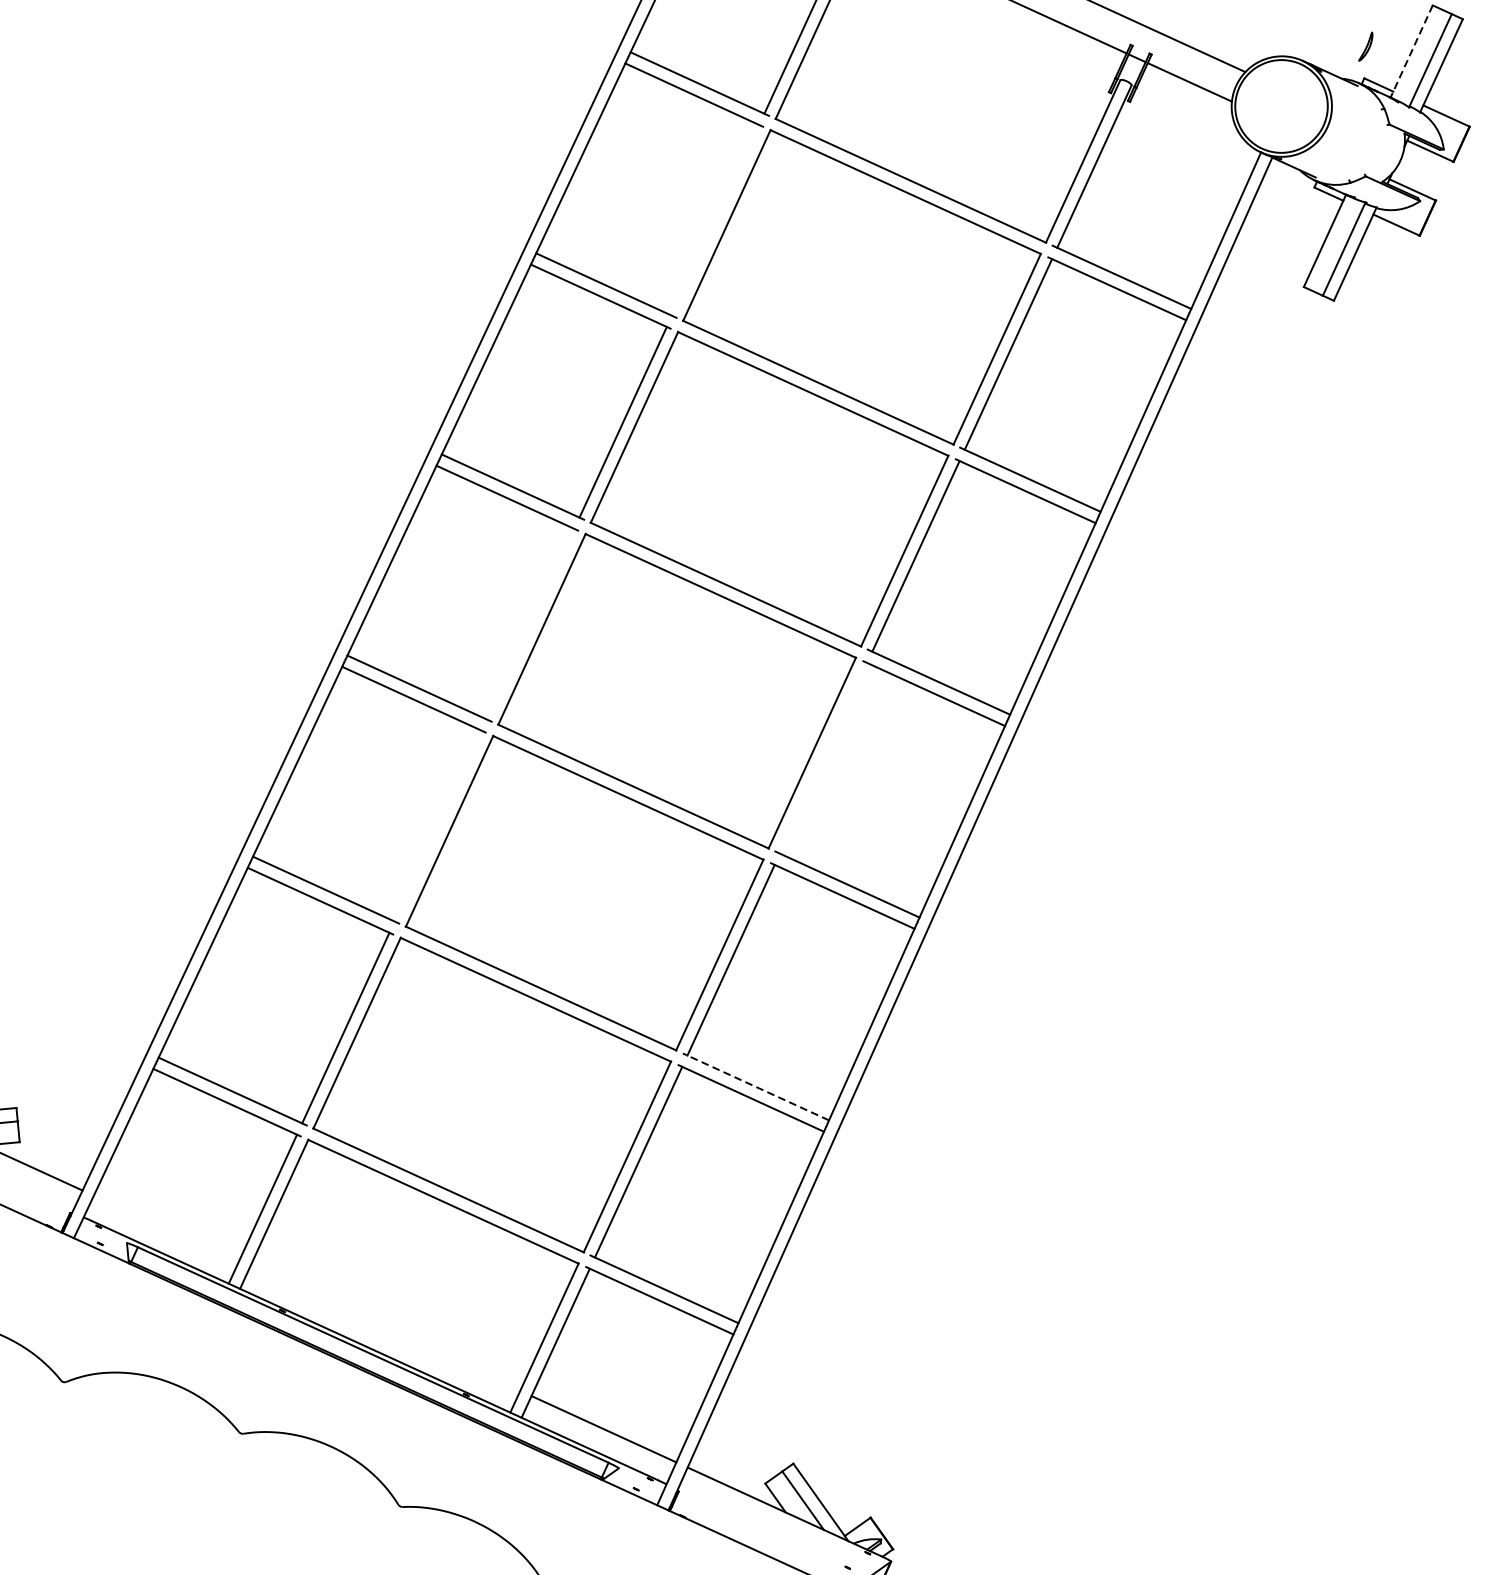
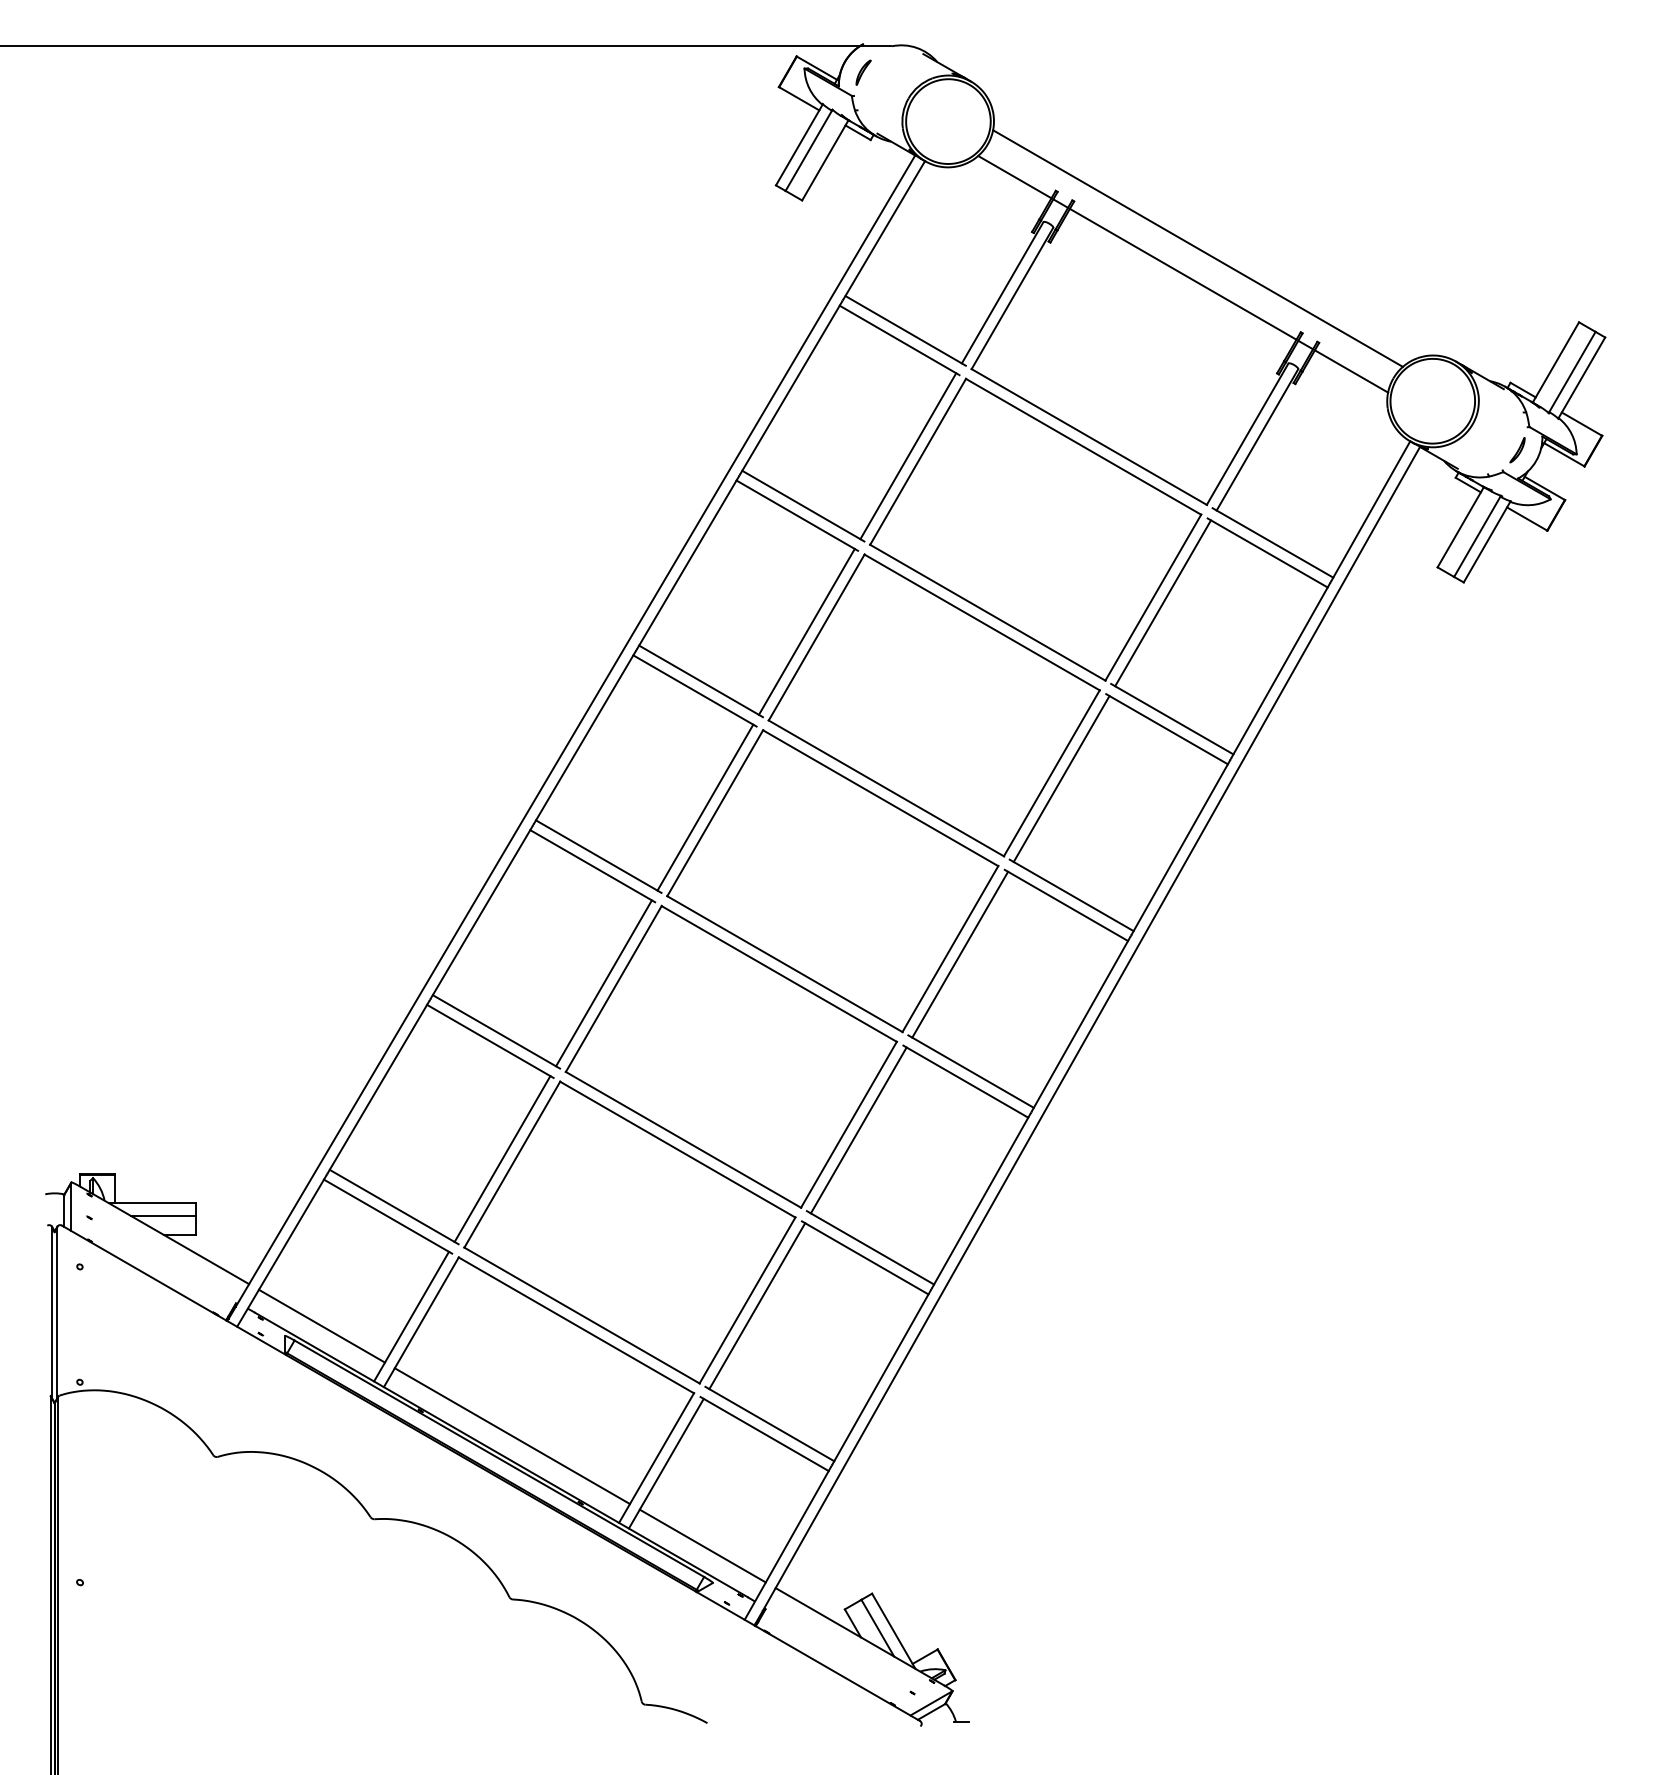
part: (1365, 47) -> (1517, 450), moved
line: (1411, 51) -> (1555, 362), dashed -> solid
line: (715, 220) -> (908, 456), added
line: (530, 624) -> (705, 807), added
line: (823, 758) -> (960, 954), added
line: (437, 826) -> (603, 983), added
line: (755, 1086) -> (870, 1247), dashed -> solid
line: (165, 1228) -> (321, 1325), added
line: (384, 1329) -> (511, 1436), added

